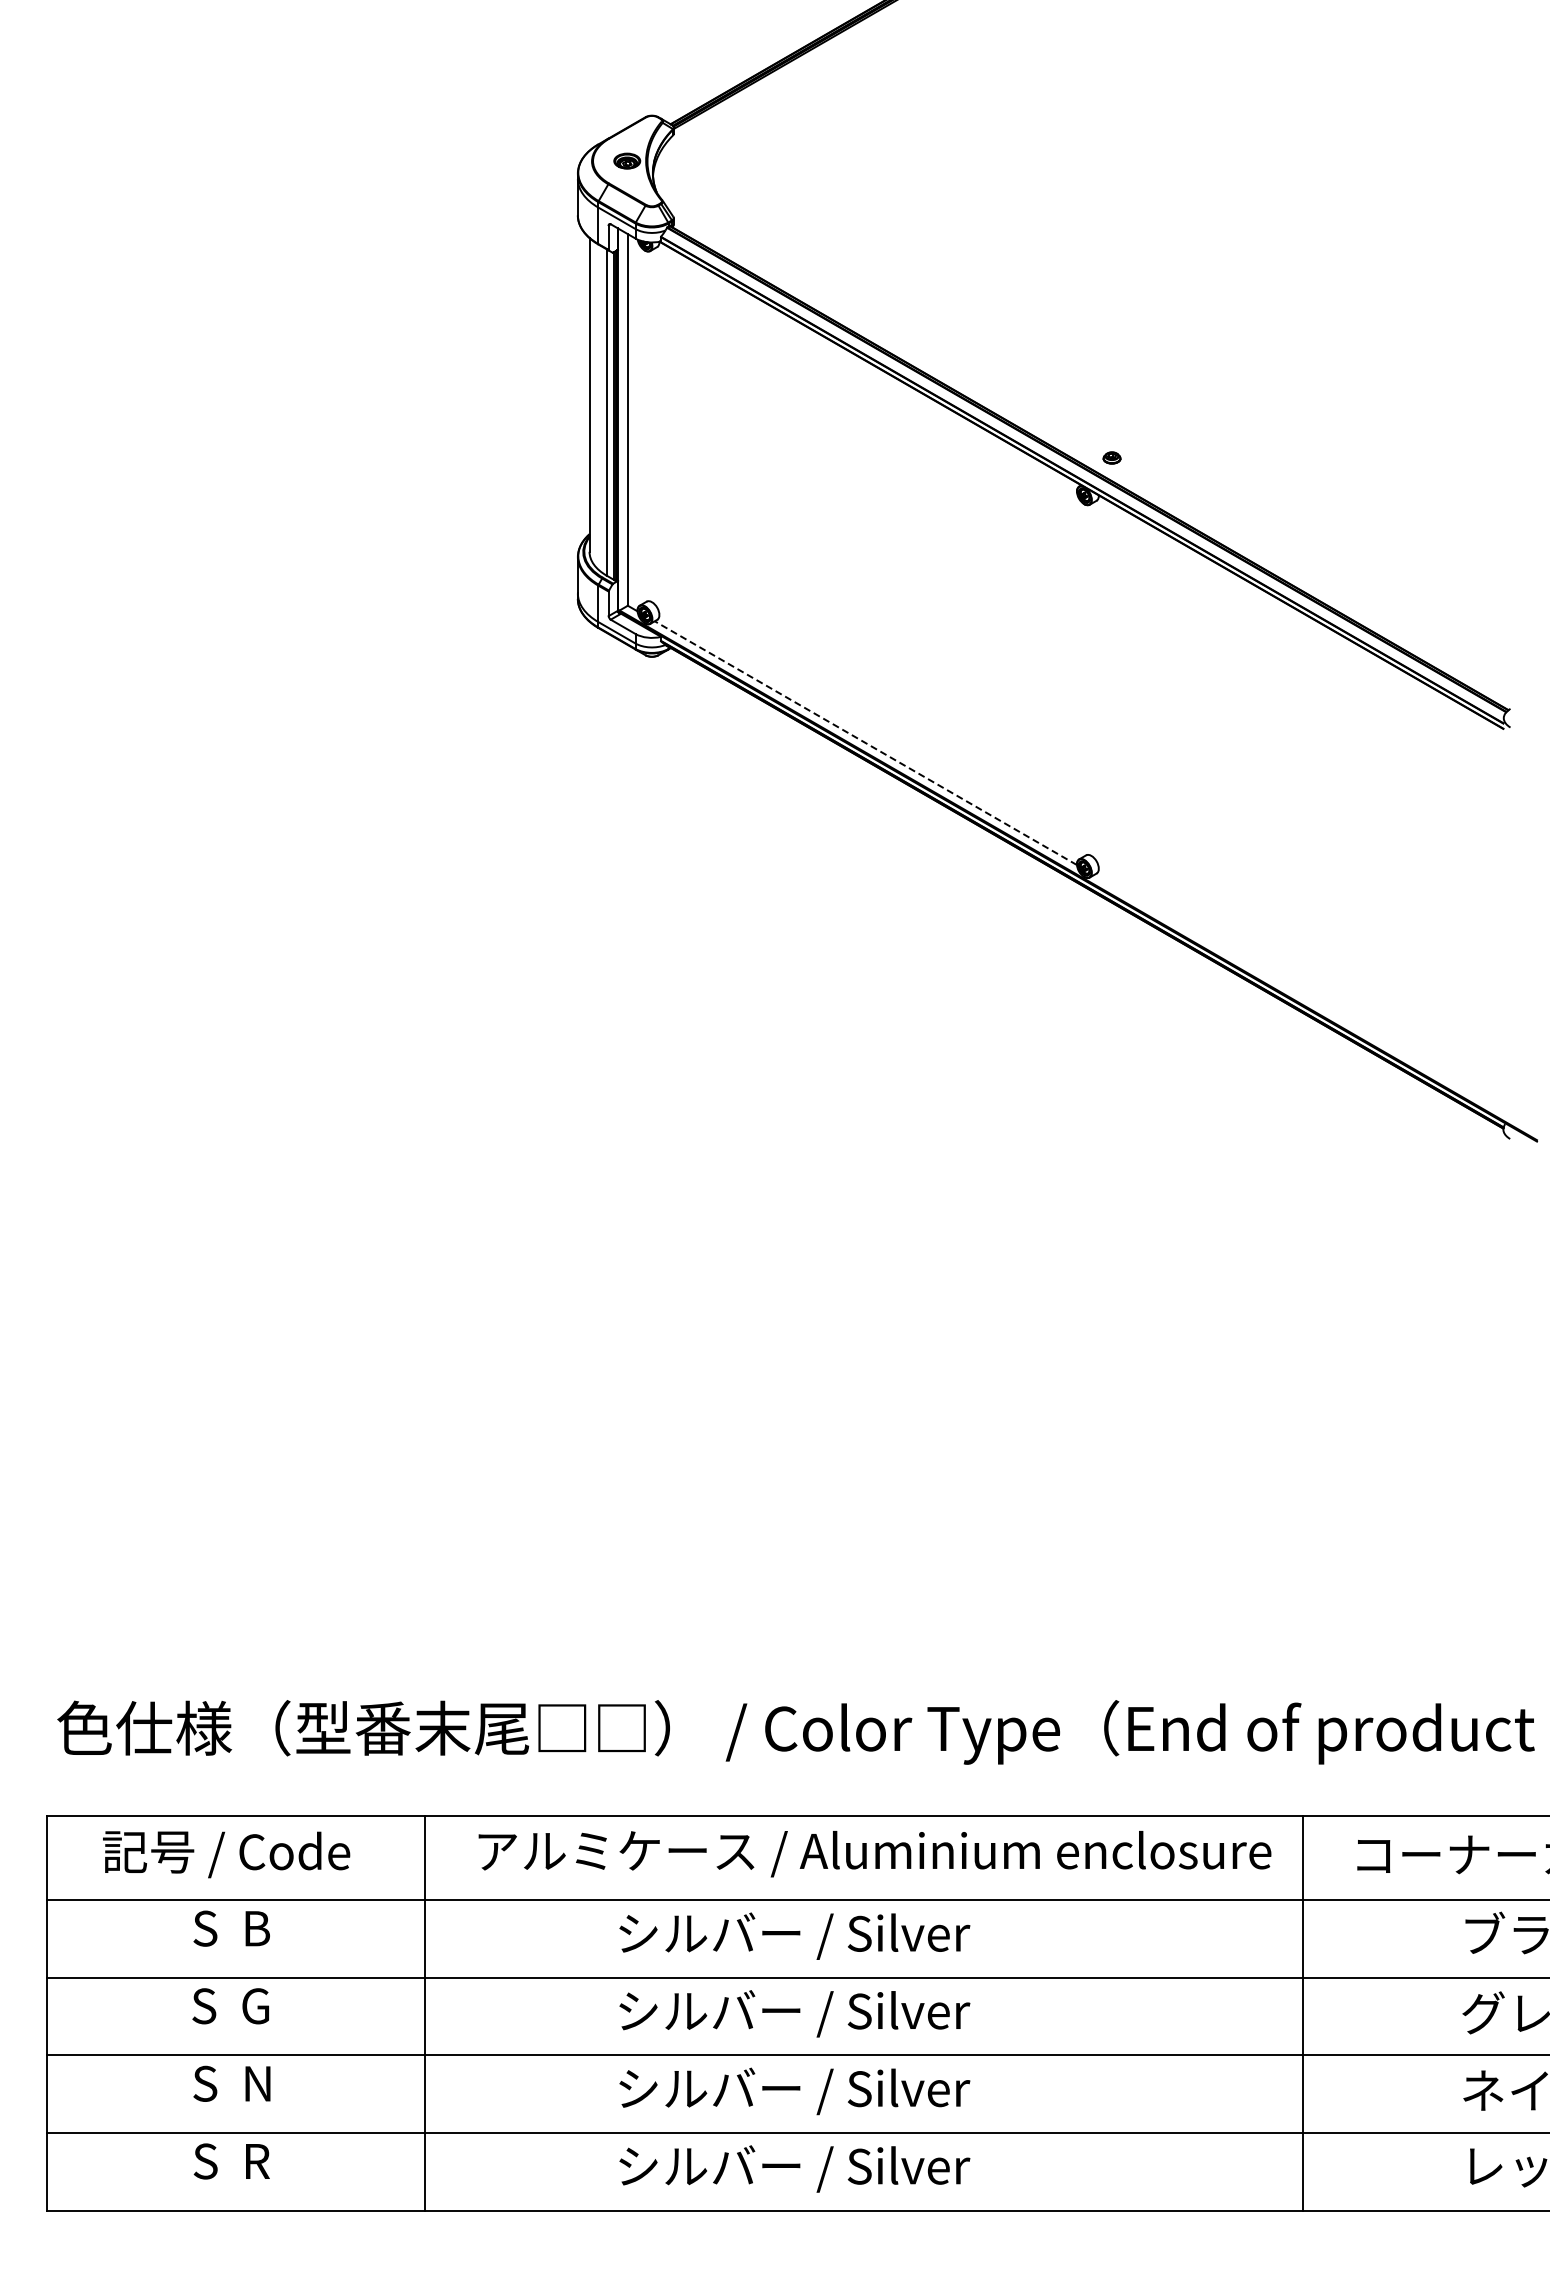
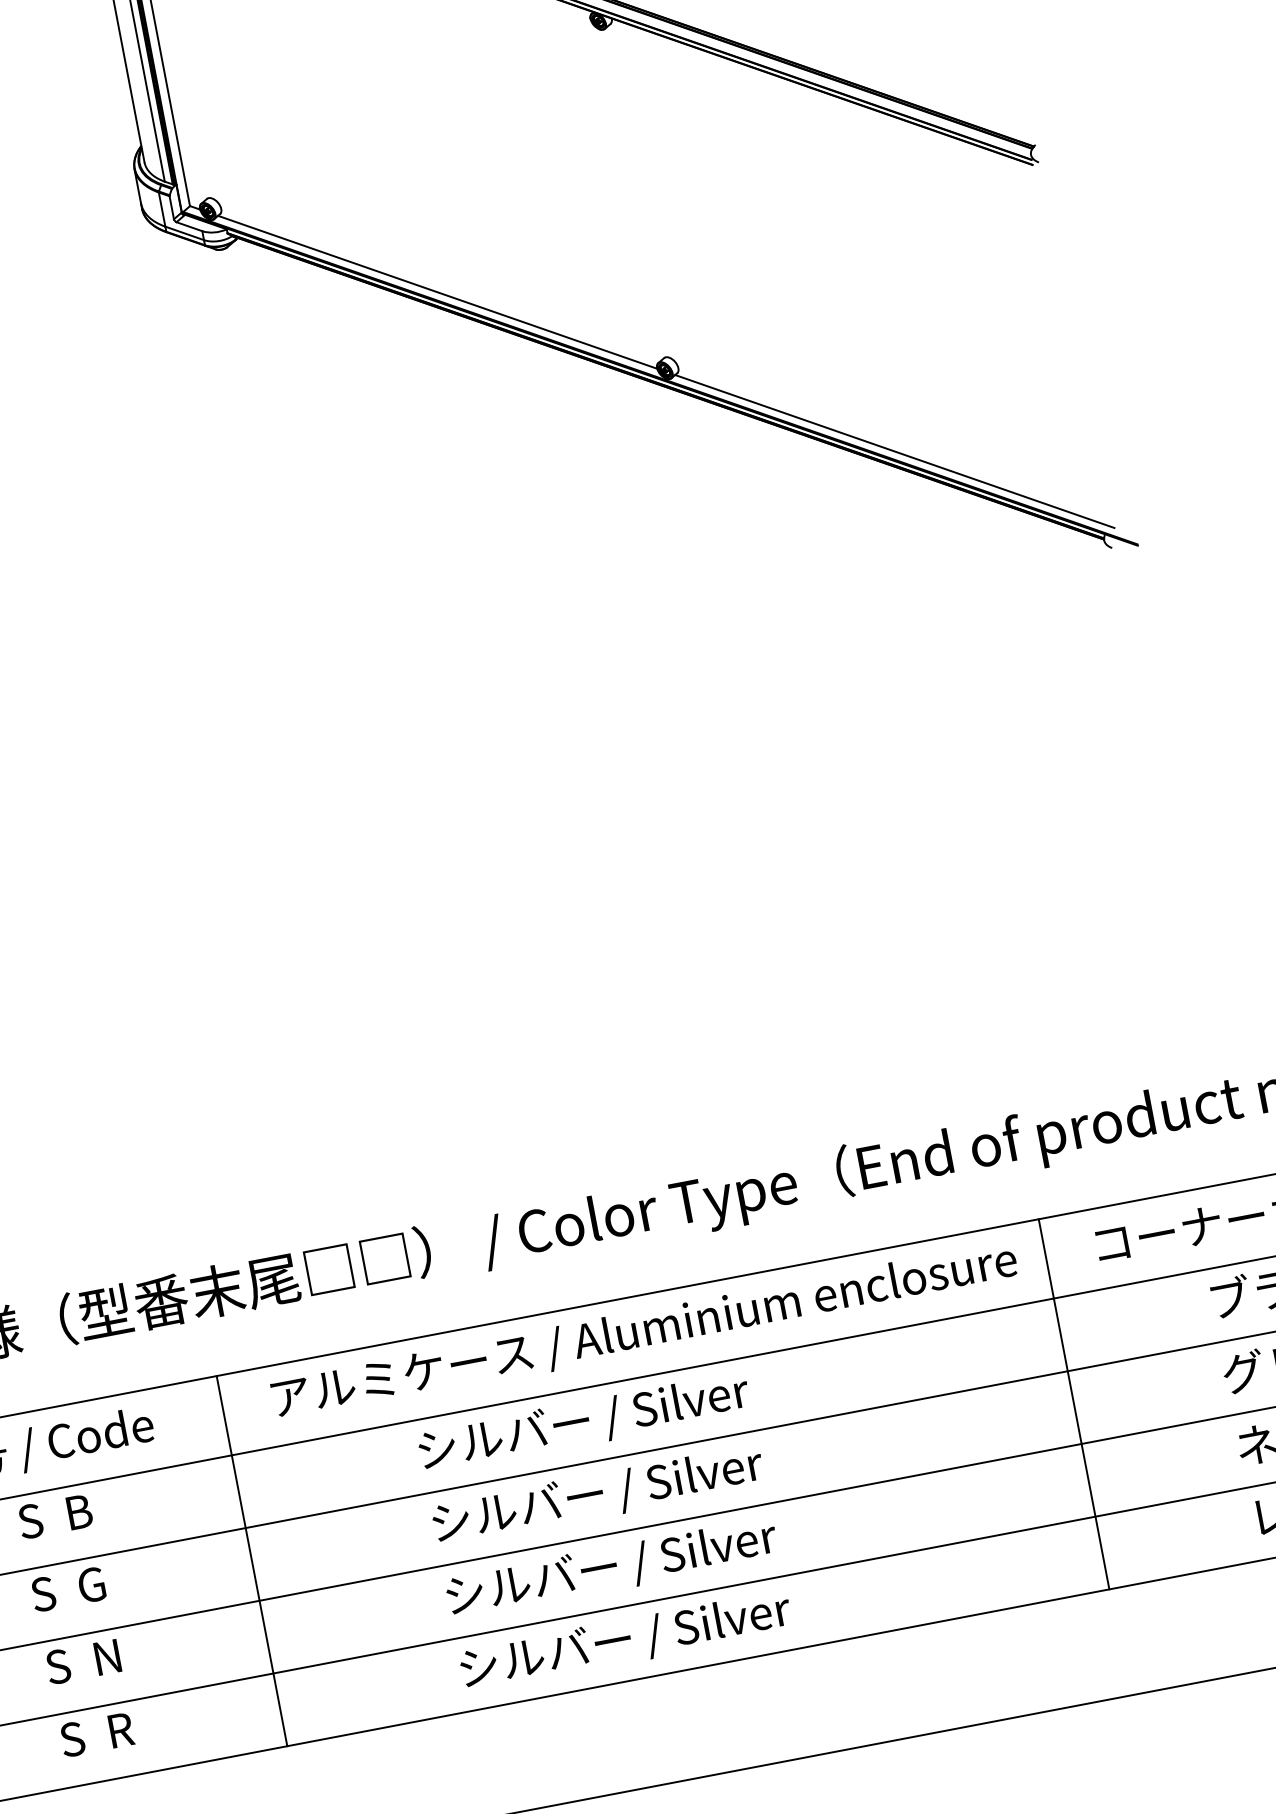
line: (865, 743) -> (437, 292), dashed -> solid
line: (1305, 996) -> (894, 451), added

